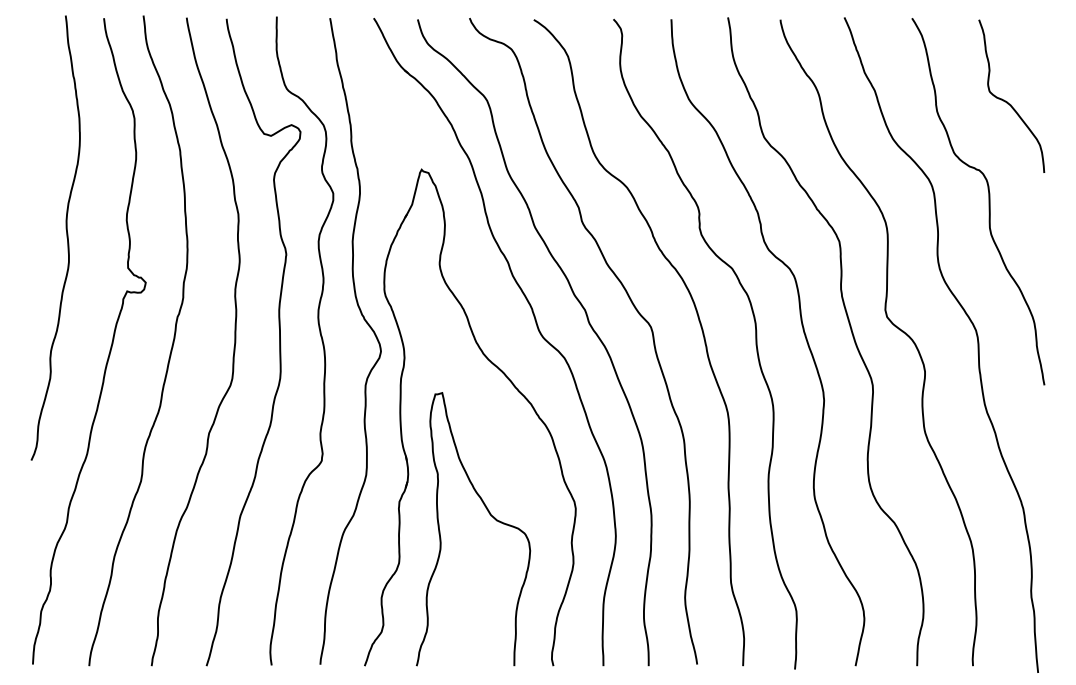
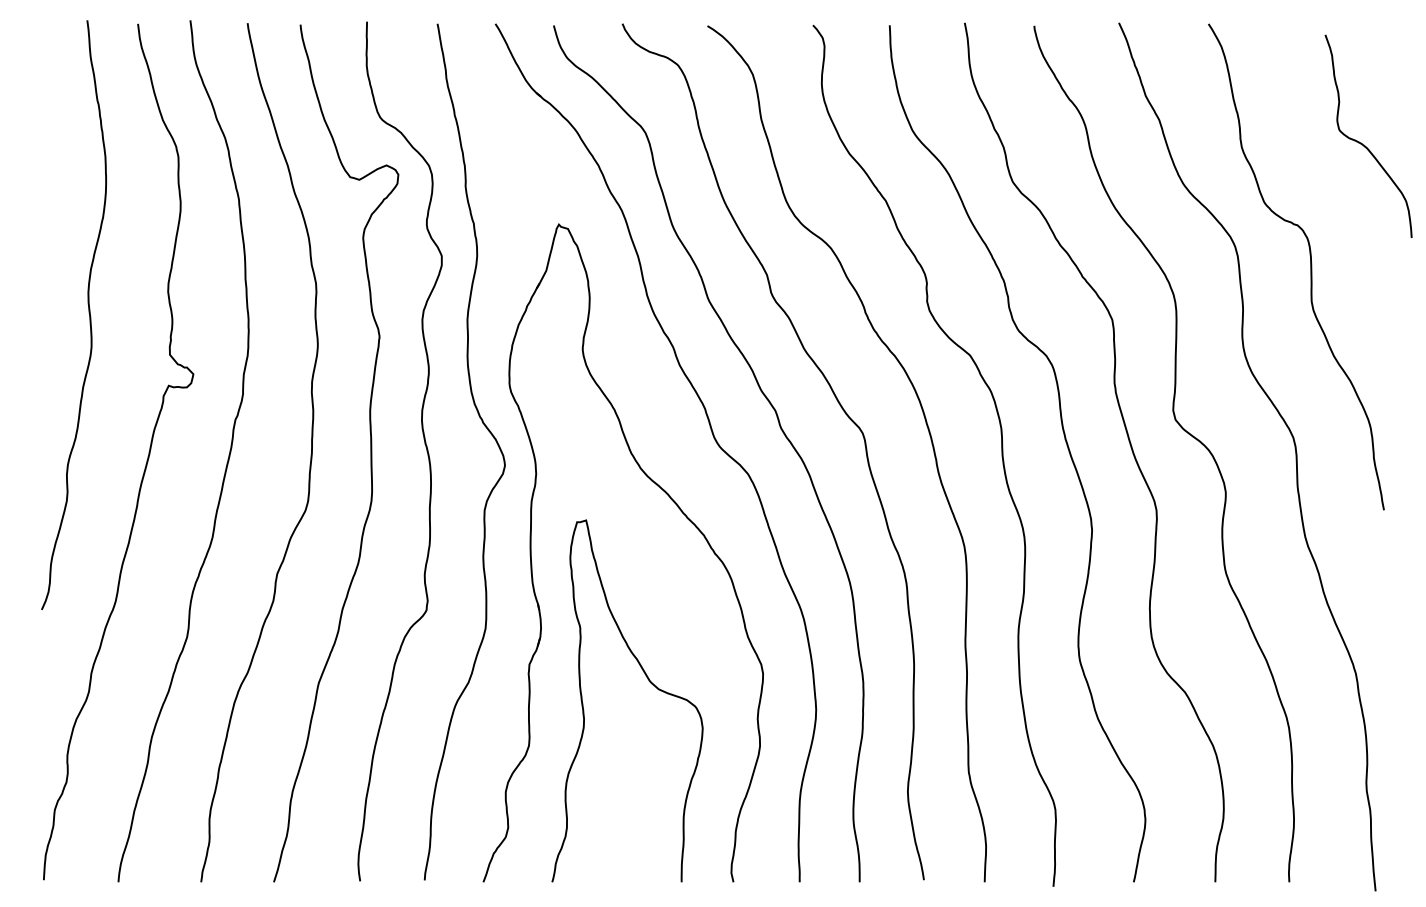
curve: (1008, 102) -> (1364, 144), moved

